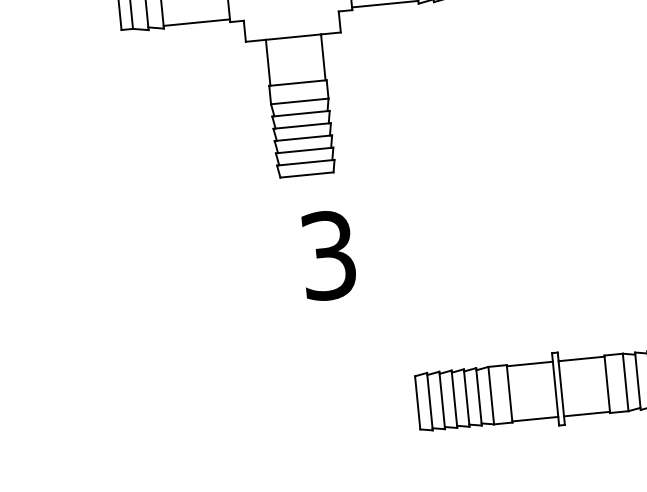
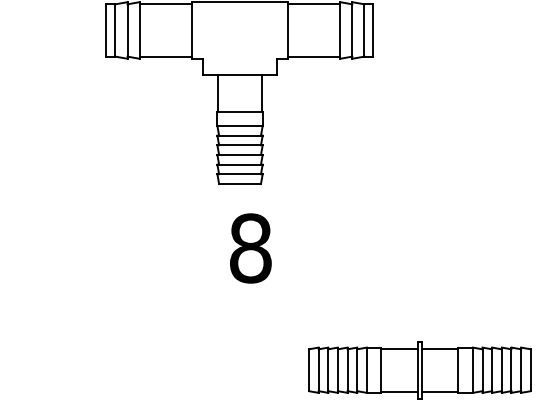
text: (328, 255) -> (250, 248), 3 -> 8

